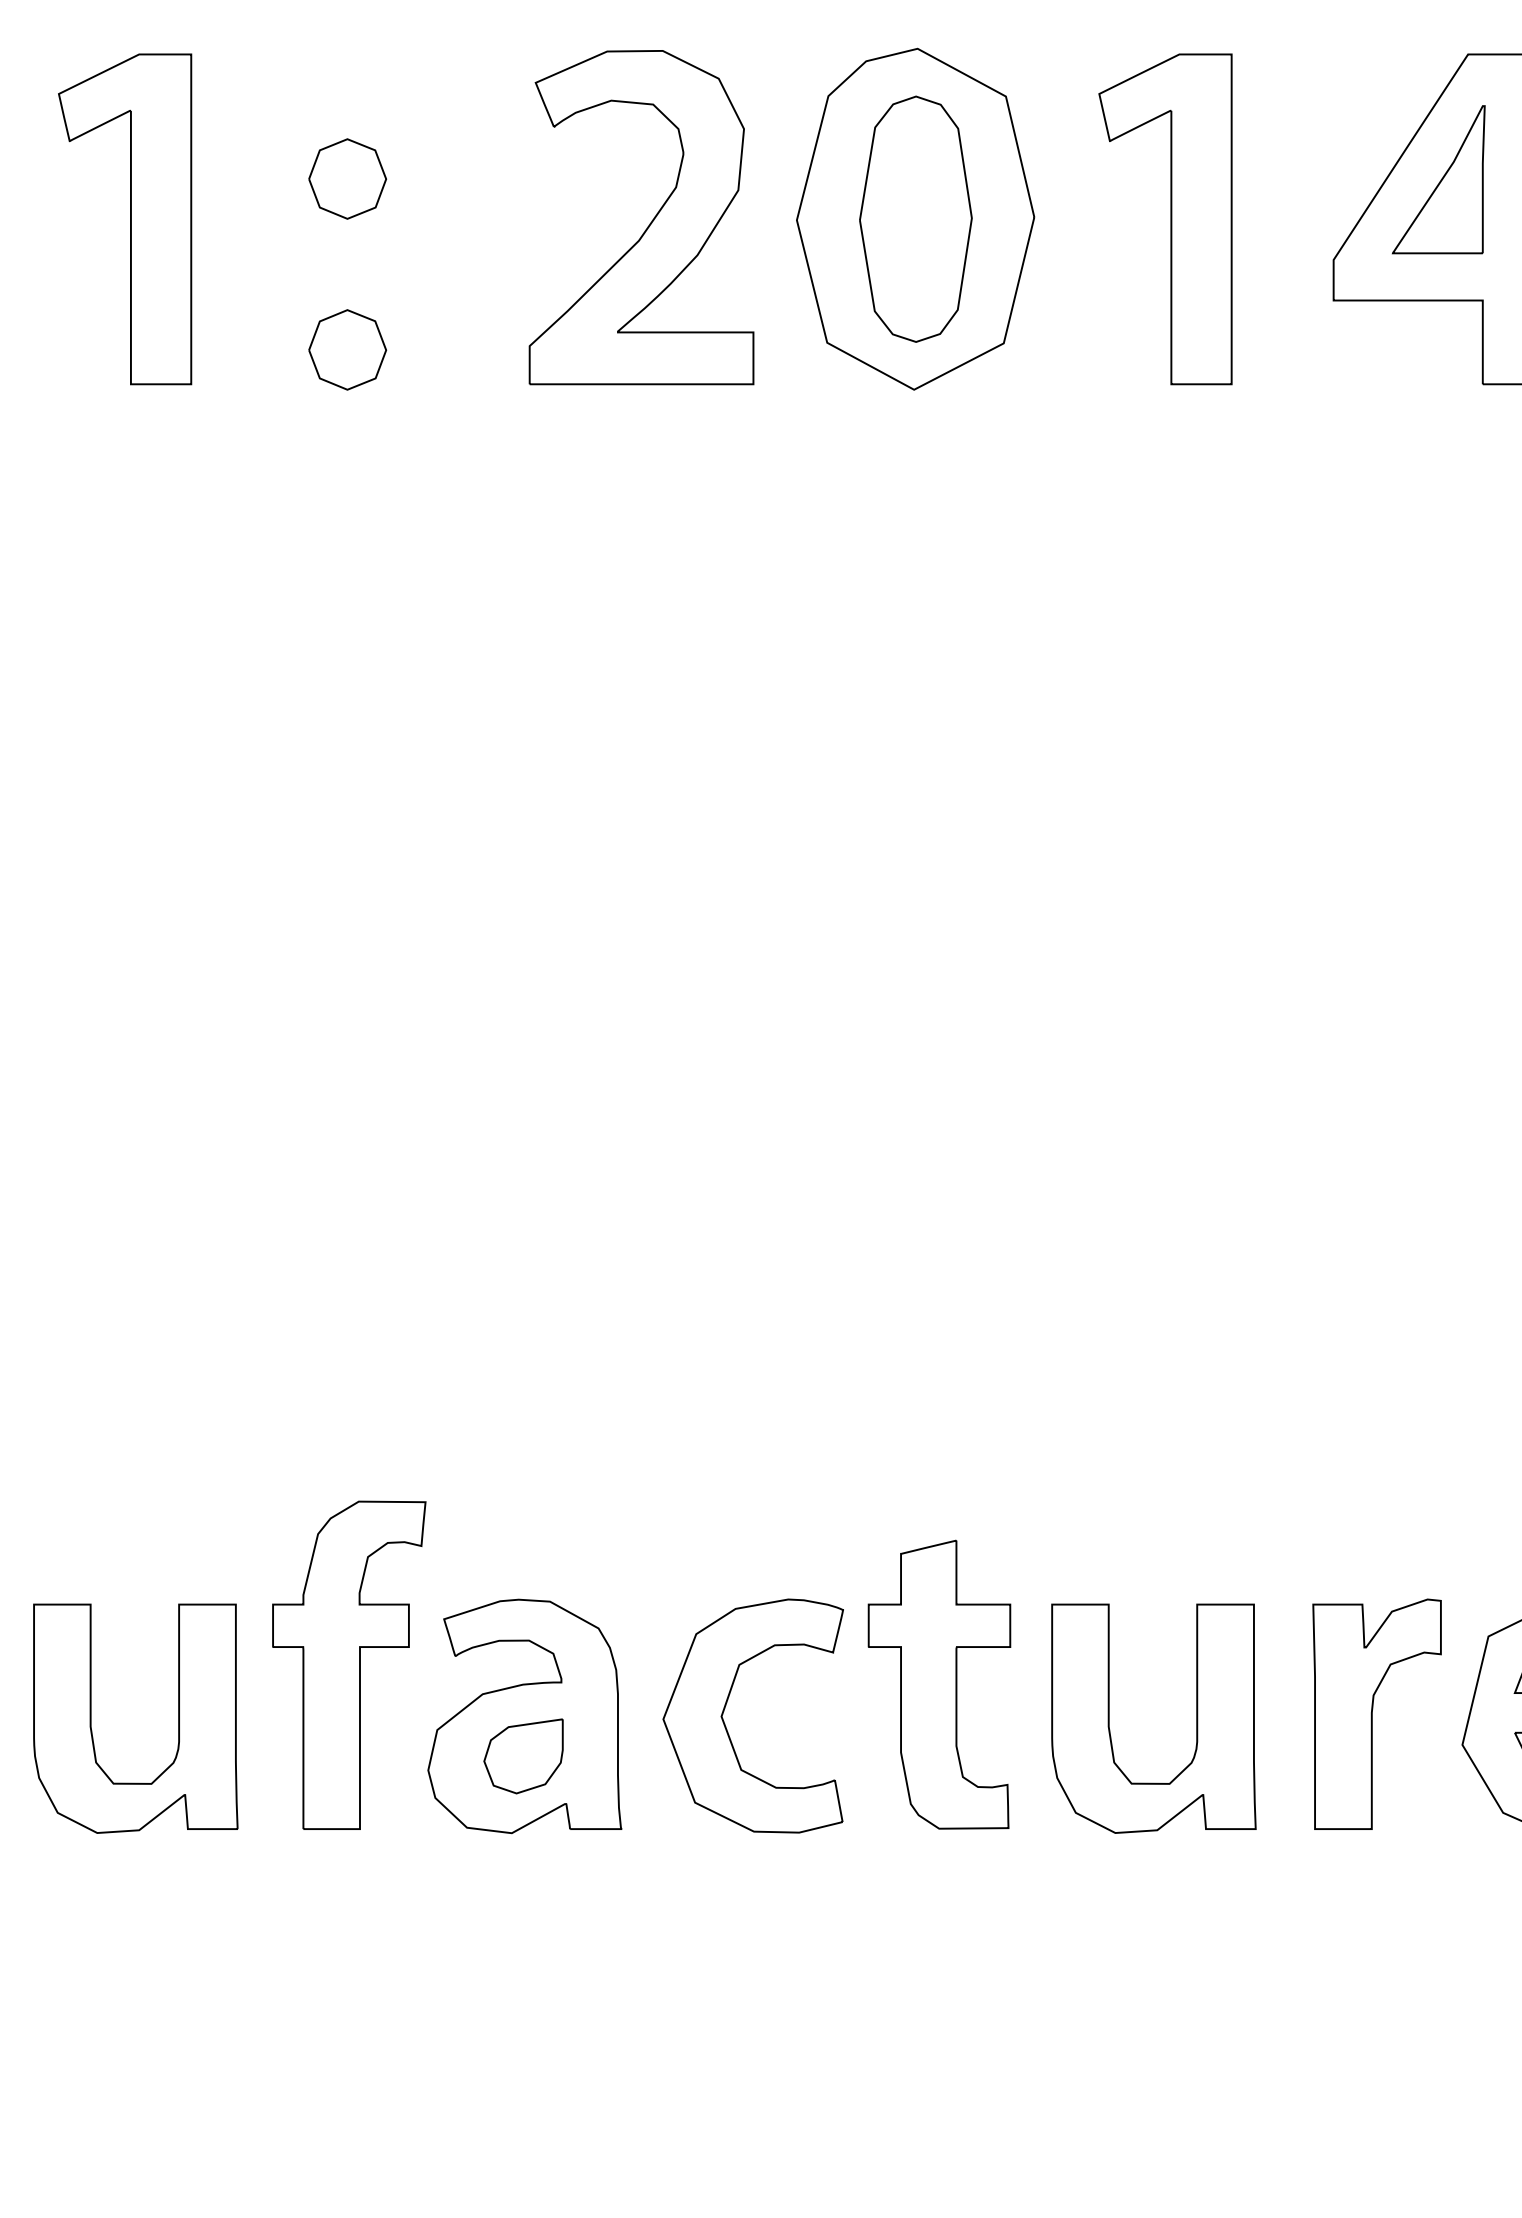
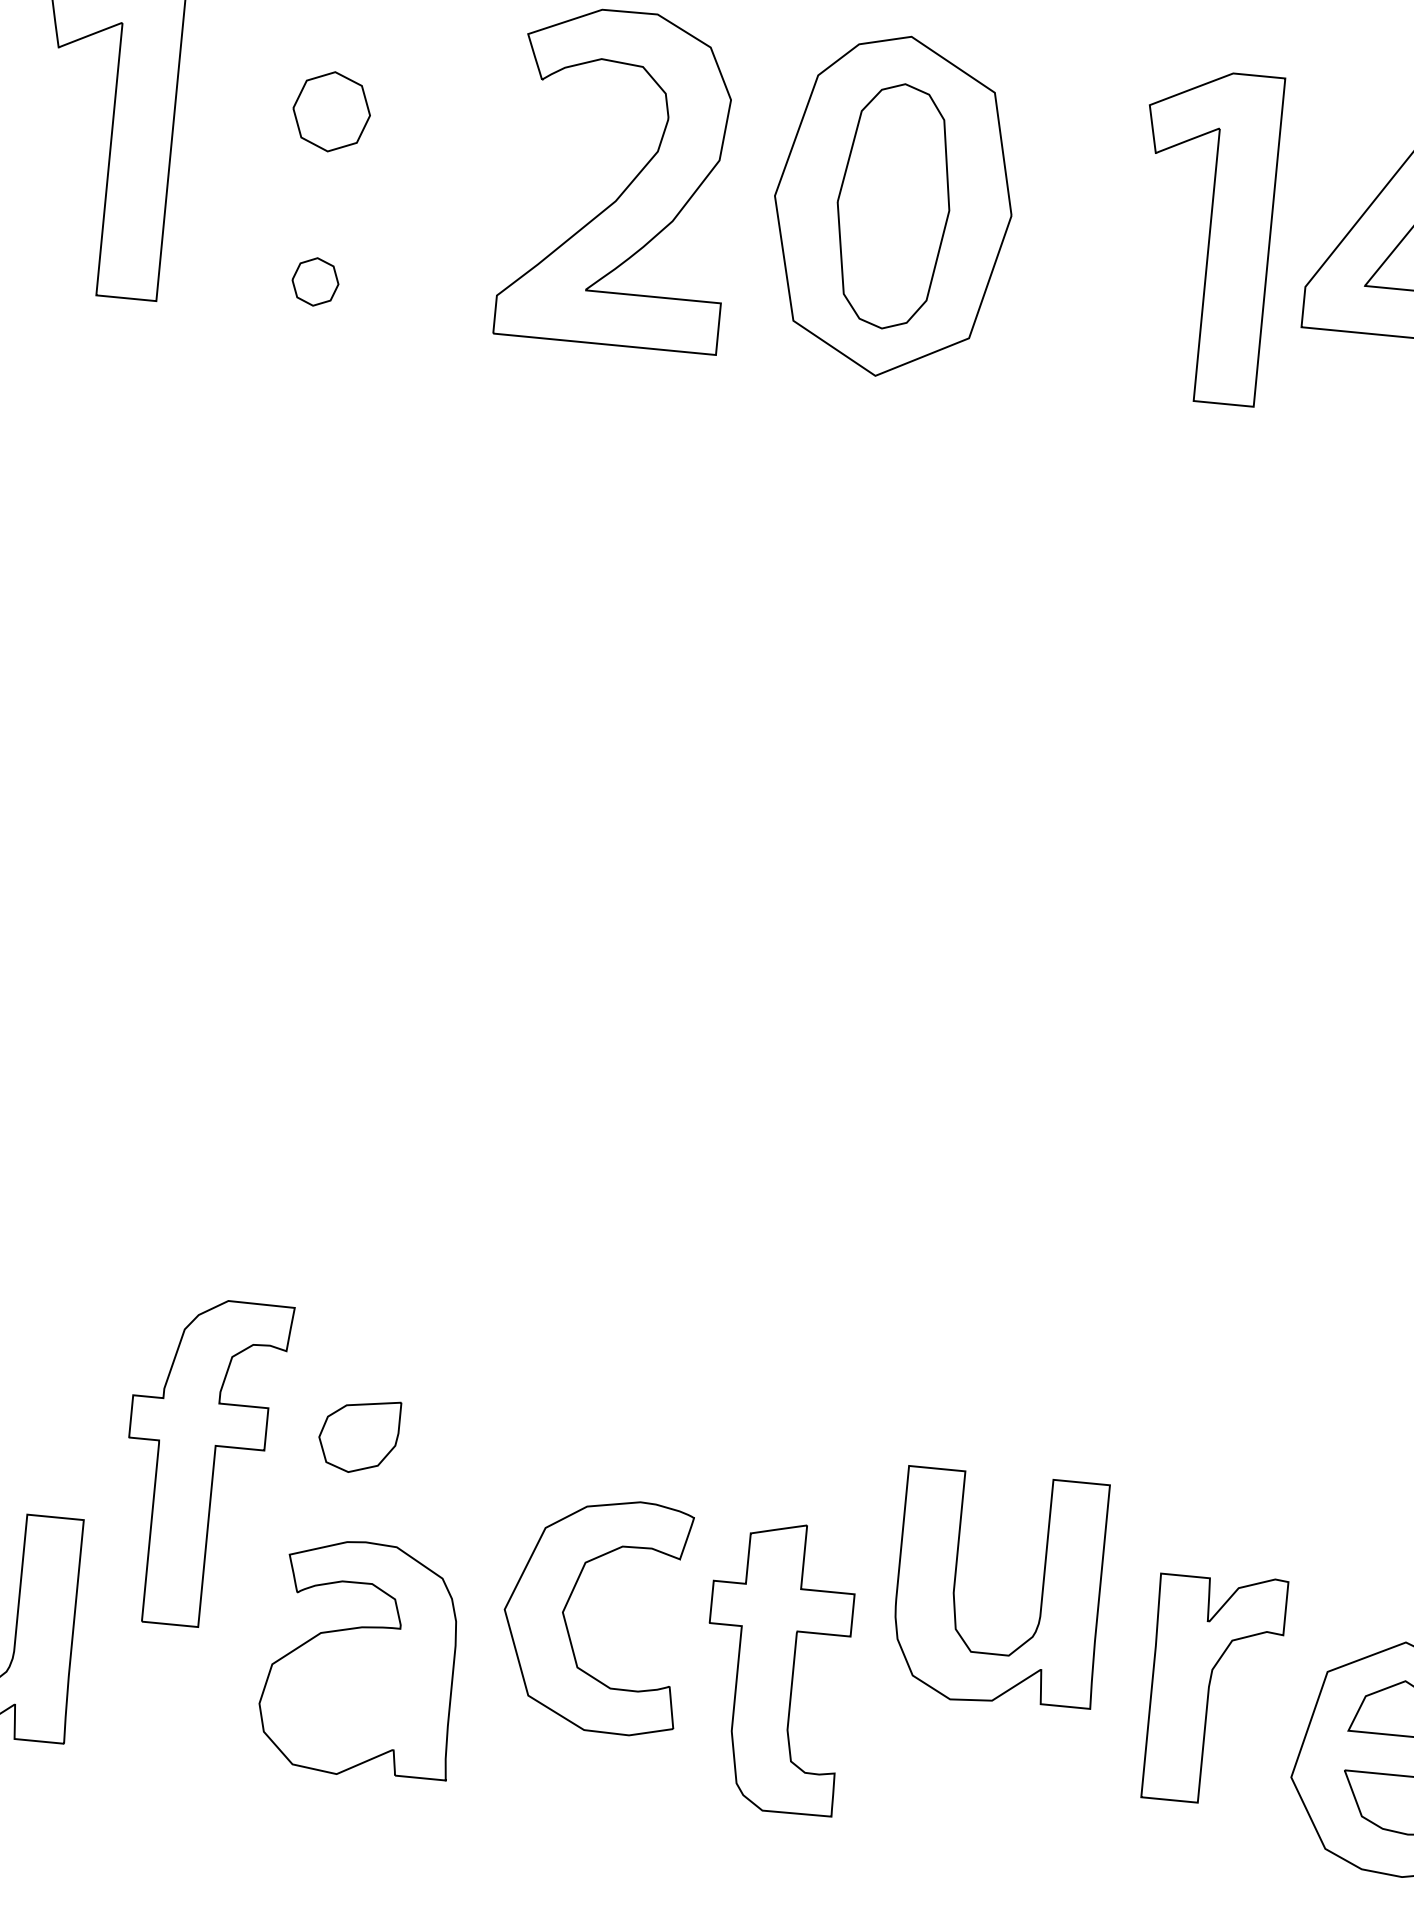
part: (1165, 219) -> (1203, 236), moved
part: (347, 349) -> (315, 281), size x0.6
part: (349, 1664) -> (203, 1462), moved
part: (726, 1705) -> (568, 1601), moved
part: (1376, 1713) -> (1213, 1688), moved
part: (1196, 1718) -> (1041, 1593), moved
part: (523, 1756) -> (358, 1435), moved

